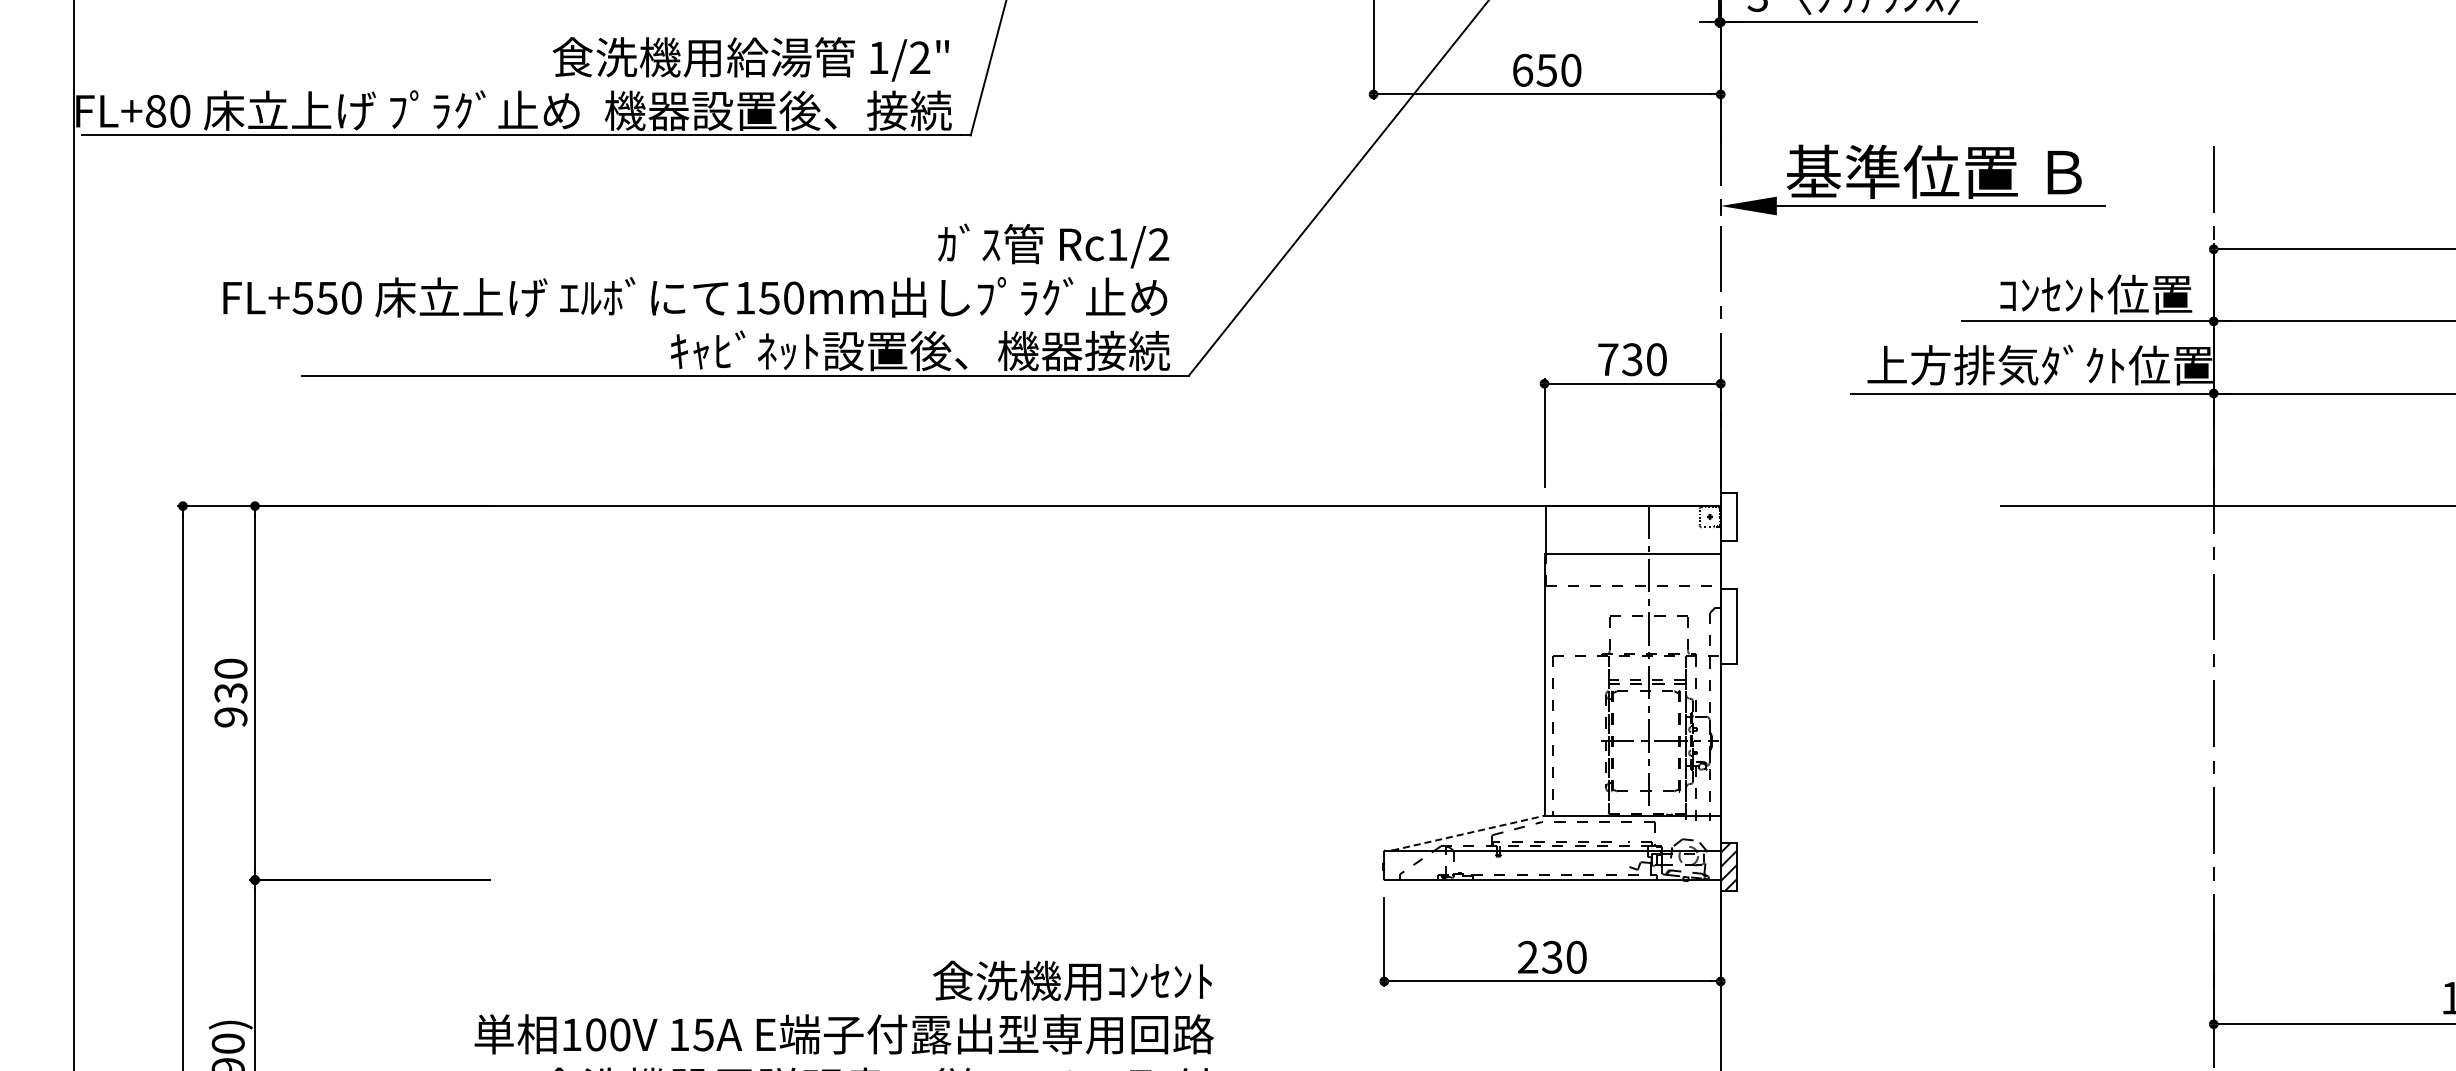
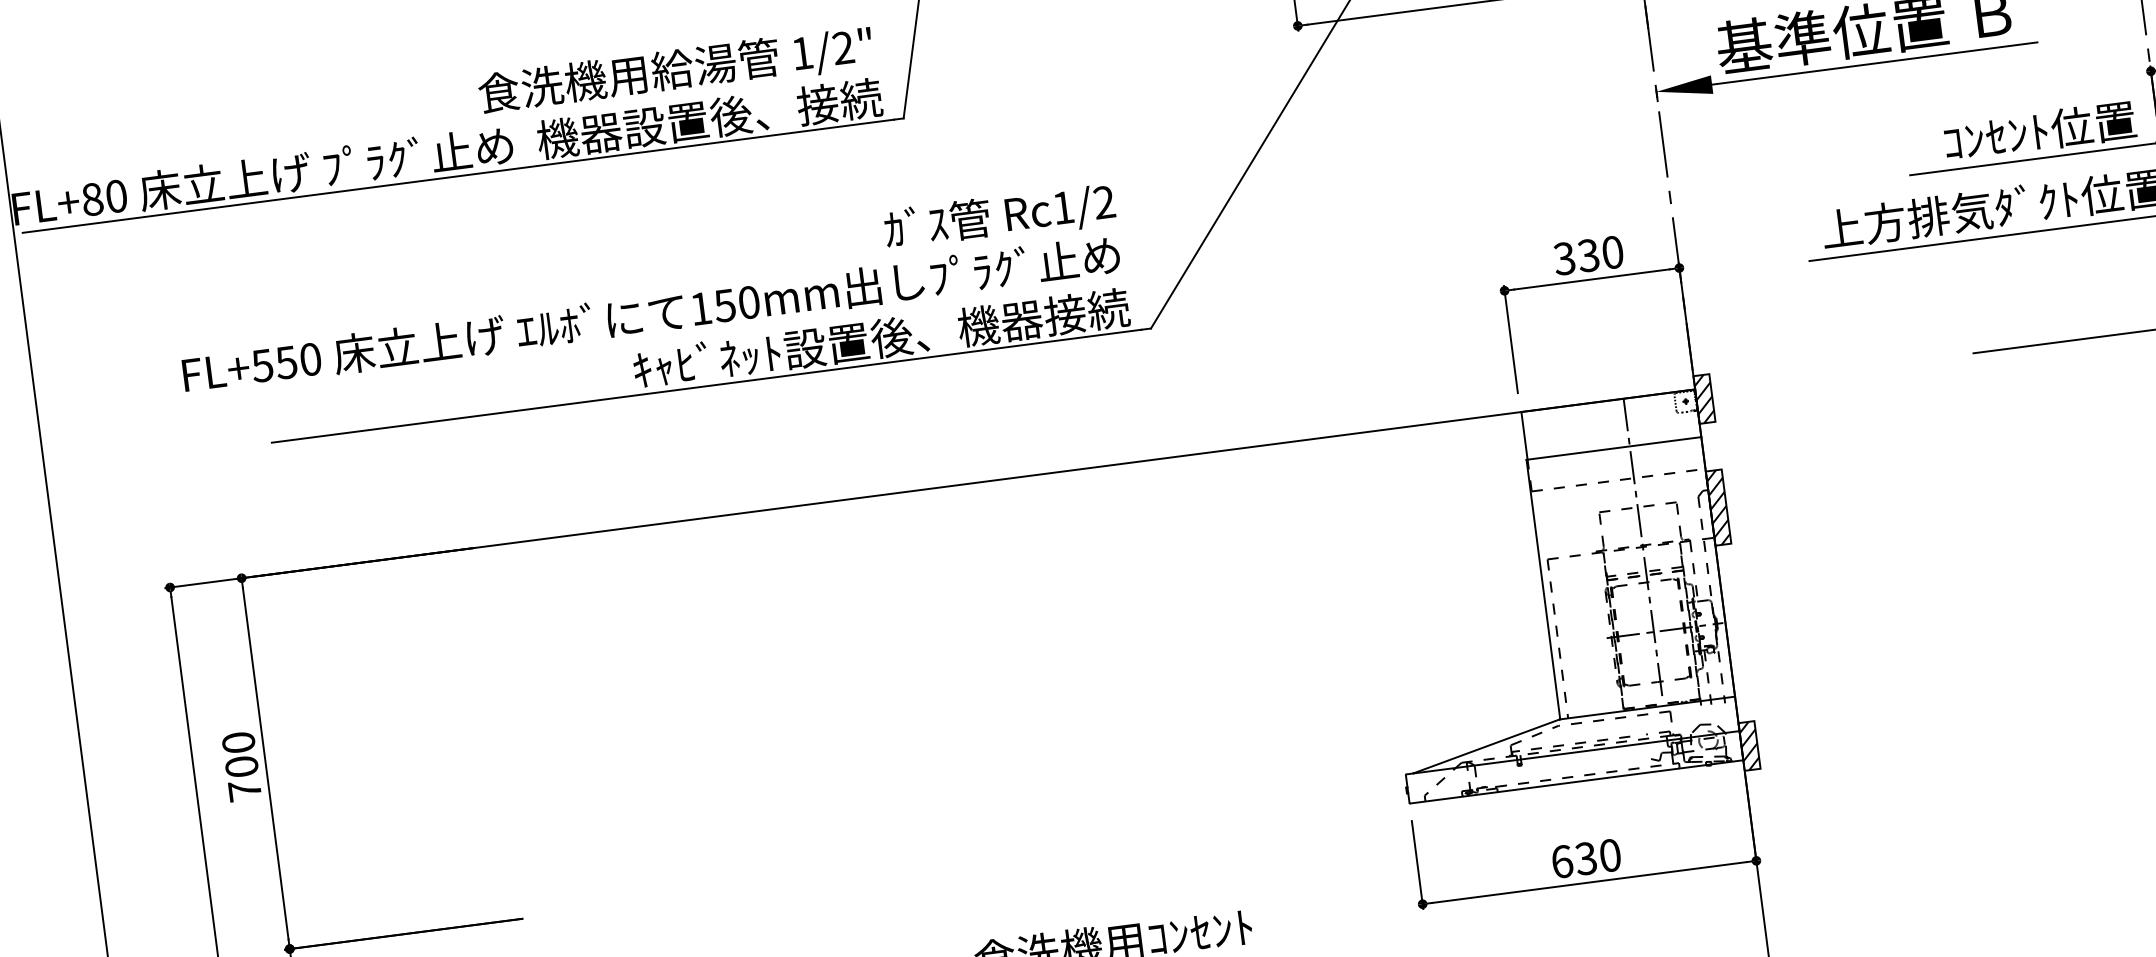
text: (1607, 359) -> (1563, 258), 730 -> 330
hatch: (1728, 516) -> (1704, 398), added
hatch: (1728, 625) -> (1718, 506), added
text: (230, 705) -> (242, 779), 930 -> 700
line: (1468, 833) -> (1487, 746), dashed -> solid
text: (1528, 956) -> (1562, 860), 230 -> 630

